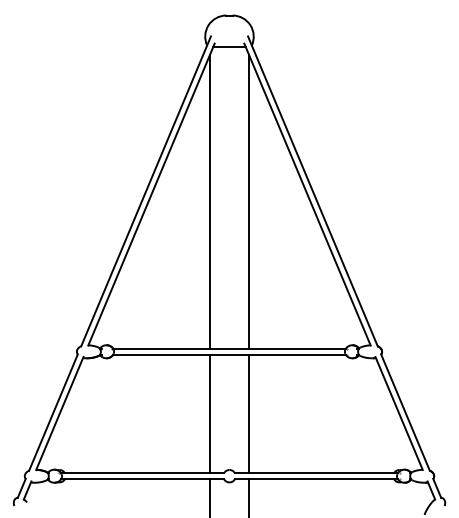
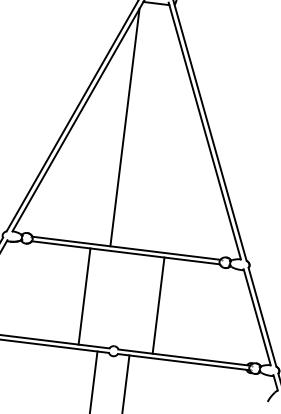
line: (249, 201) -> (157, 130), removed
line: (209, 413) -> (84, 296), moved
line: (249, 413) -> (158, 305), moved

